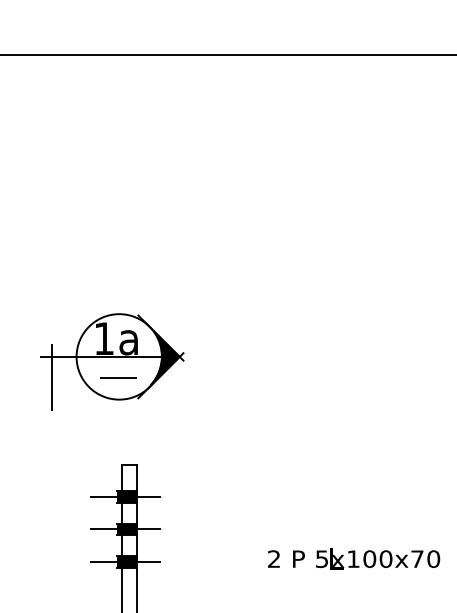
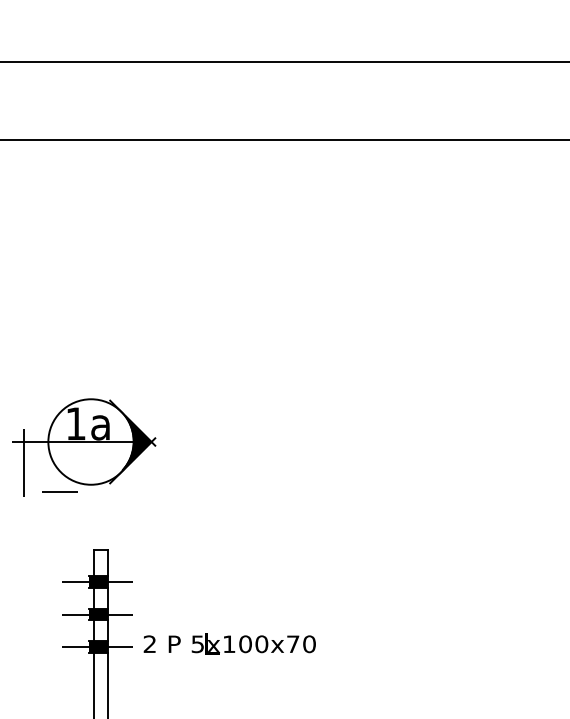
line: (117, 377) -> (59, 491), moved
text: (353, 558) -> (229, 643), moved

